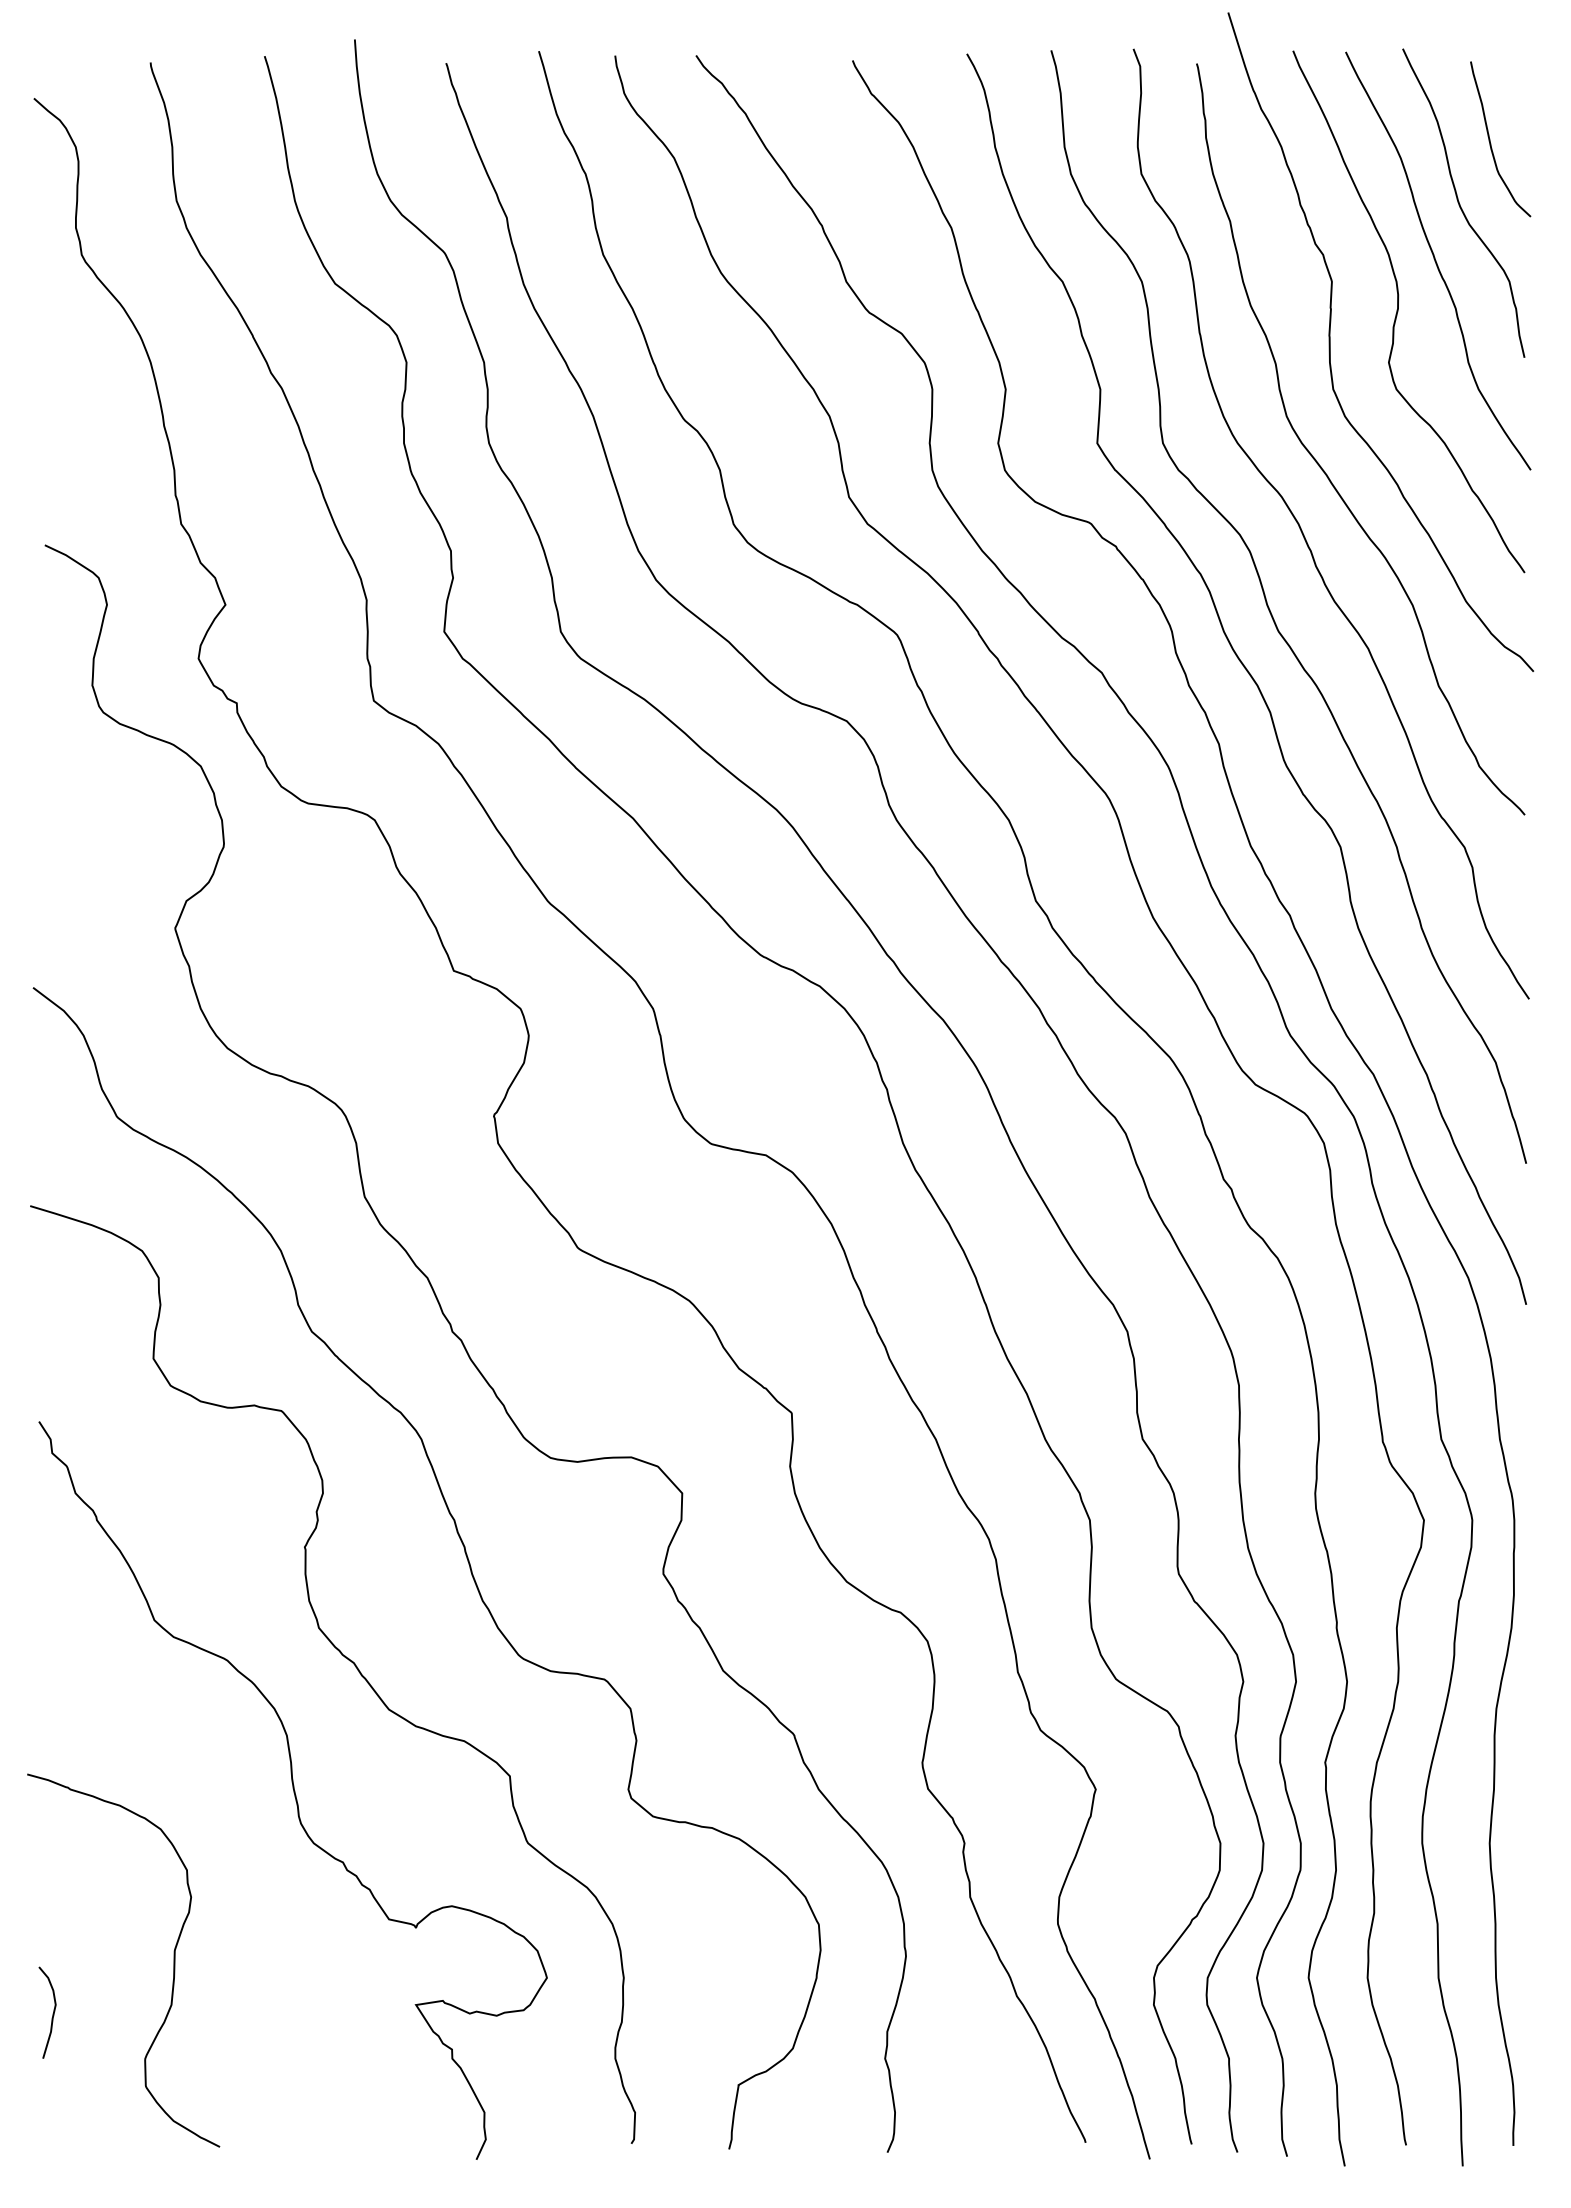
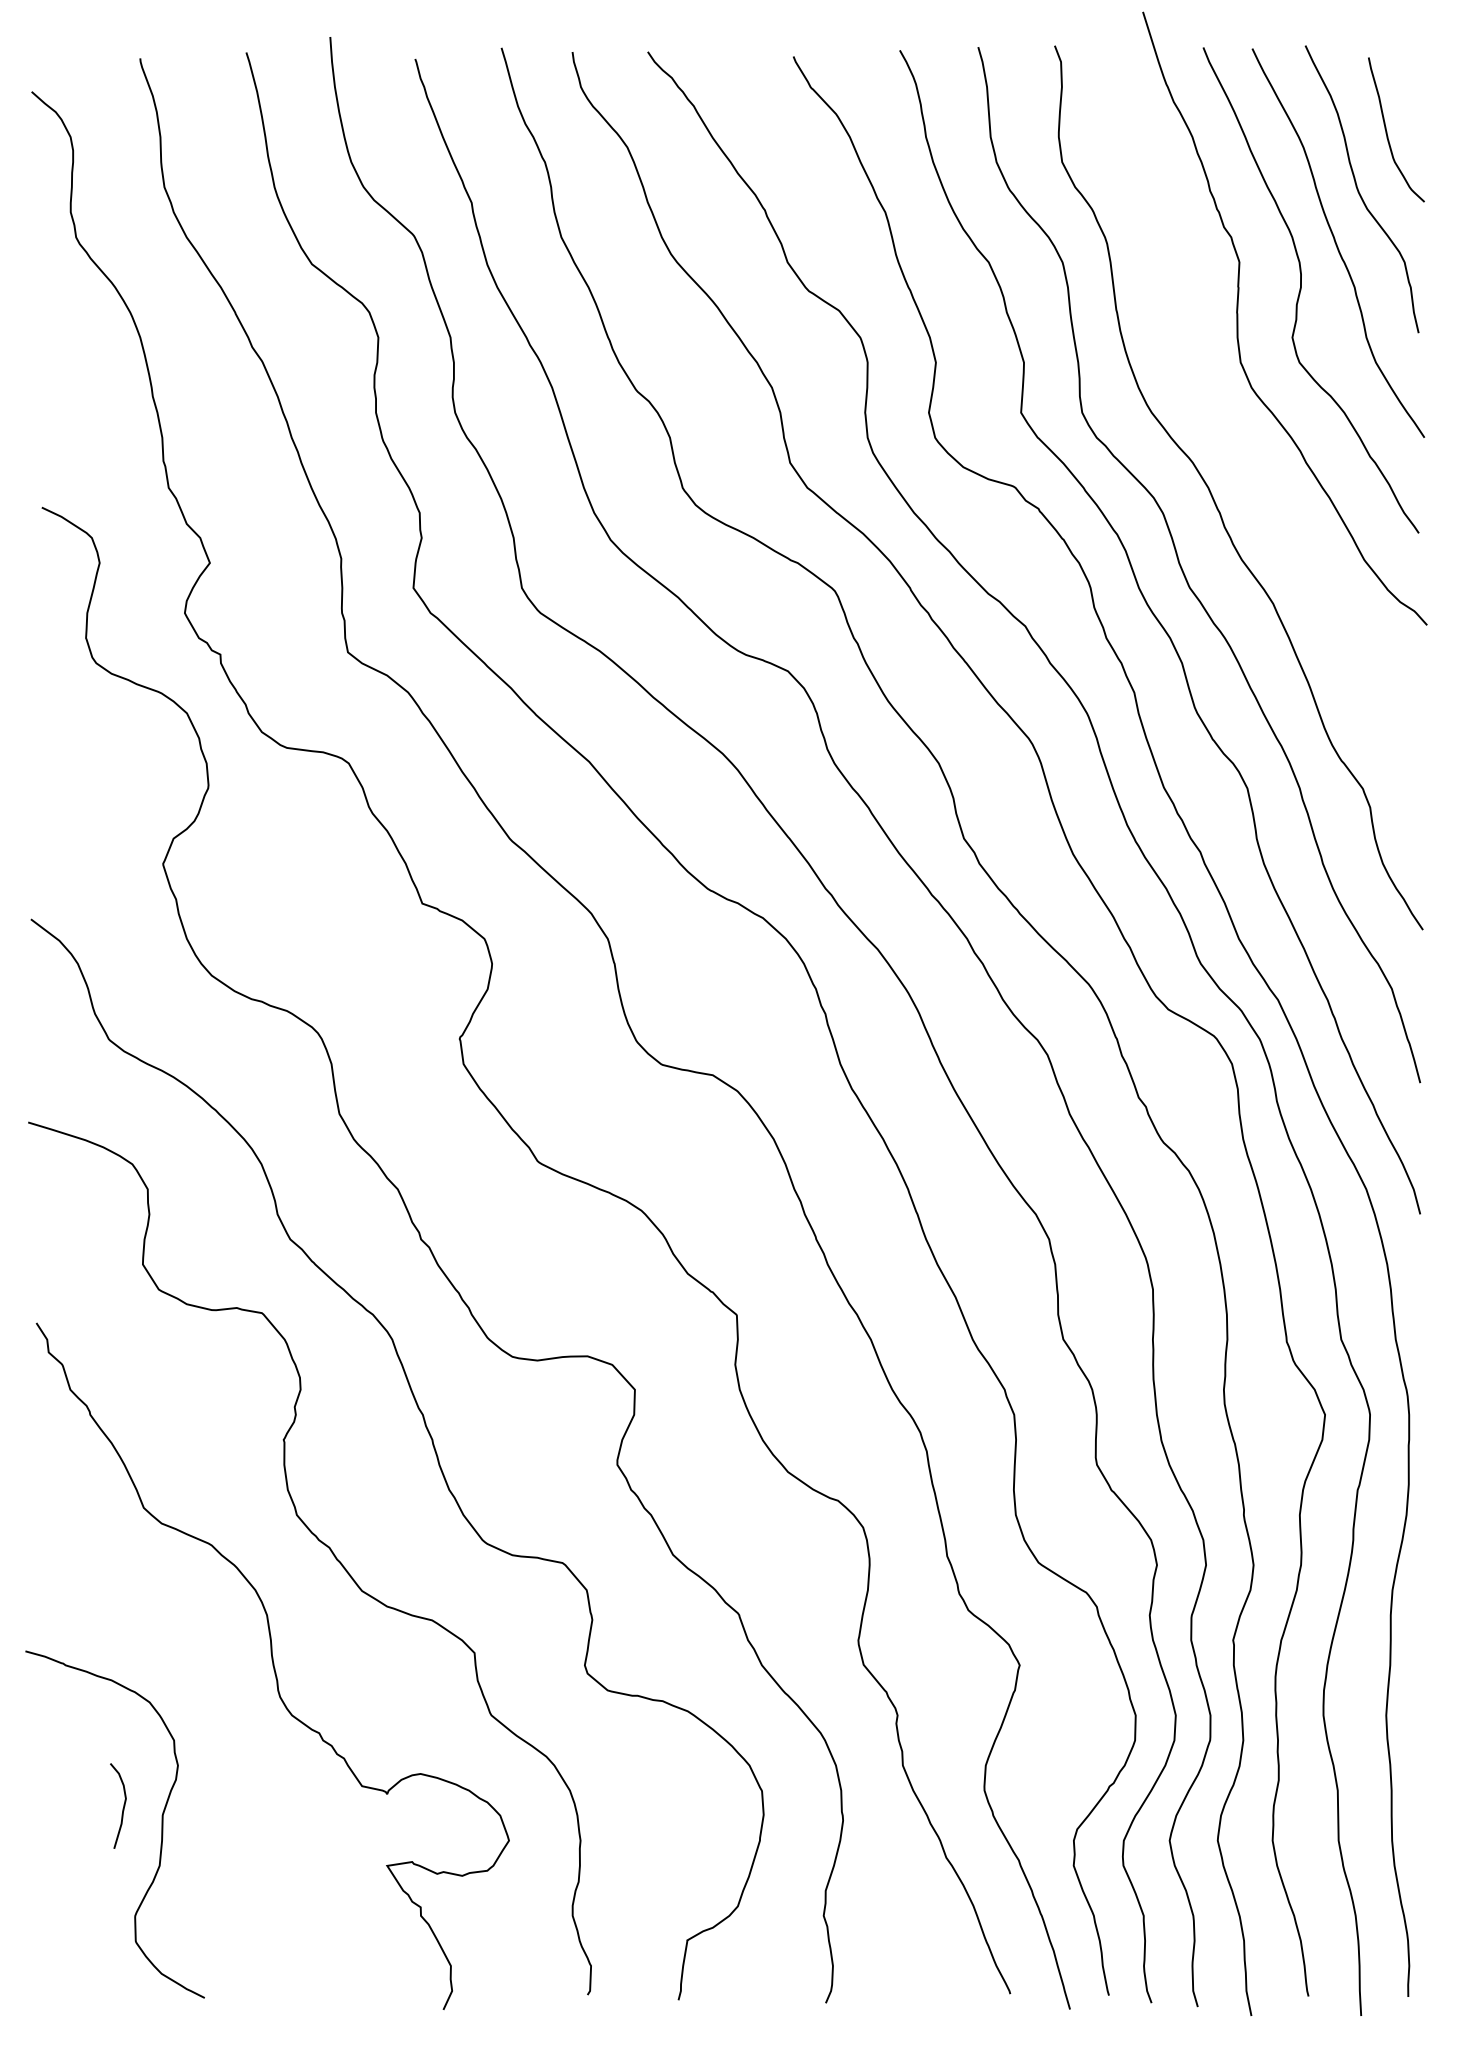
curve: (1323, 468) -> (1231, 436), removed
curve: (53, 2012) -> (123, 1805), moved

